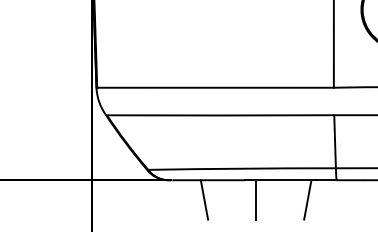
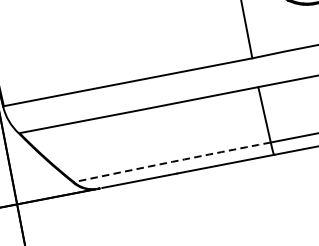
arc: (242, 168) -> (172, 161), solid -> dashed
line: (204, 199) -> (139, 201), removed
line: (256, 199) -> (193, 191), removed
line: (307, 199) -> (247, 181), removed

